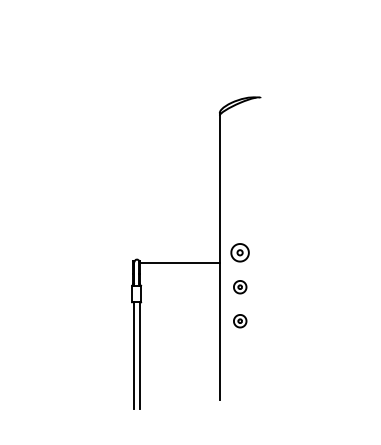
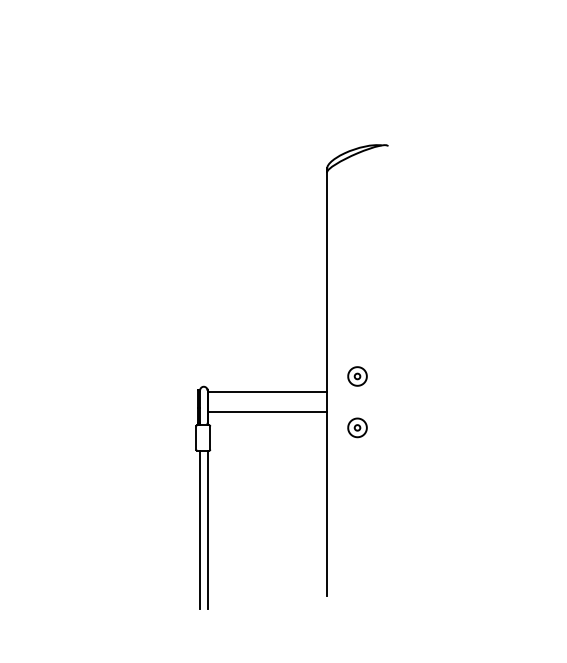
part: (240, 252) -> (357, 376), size x0.71
line: (179, 276) -> (267, 411), added
part: (240, 321) -> (357, 478), removed

